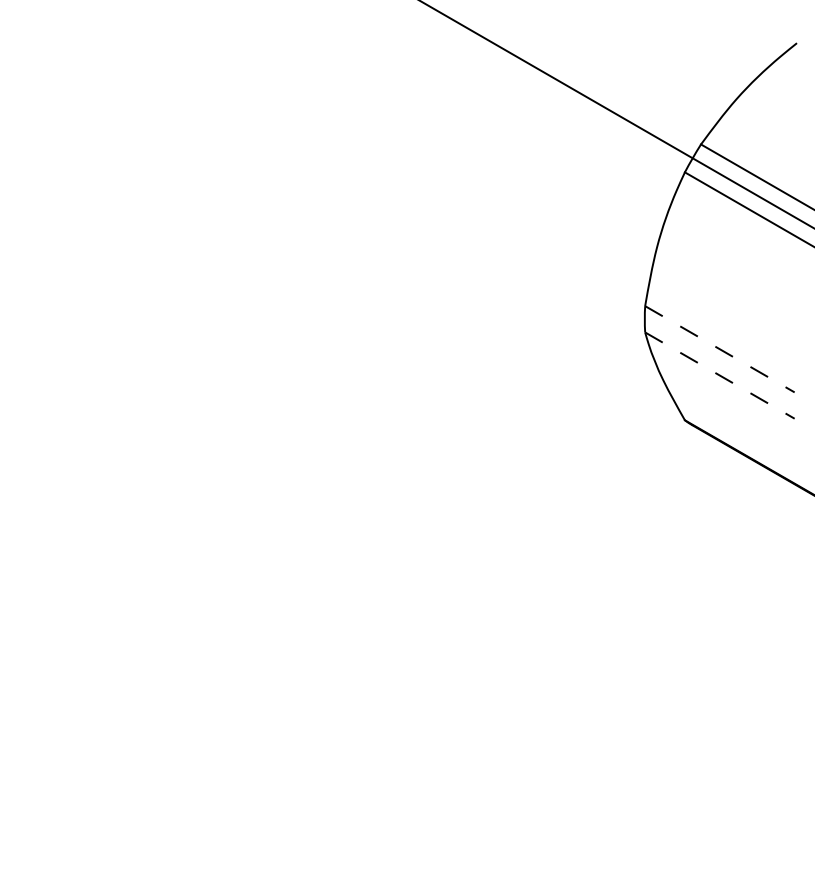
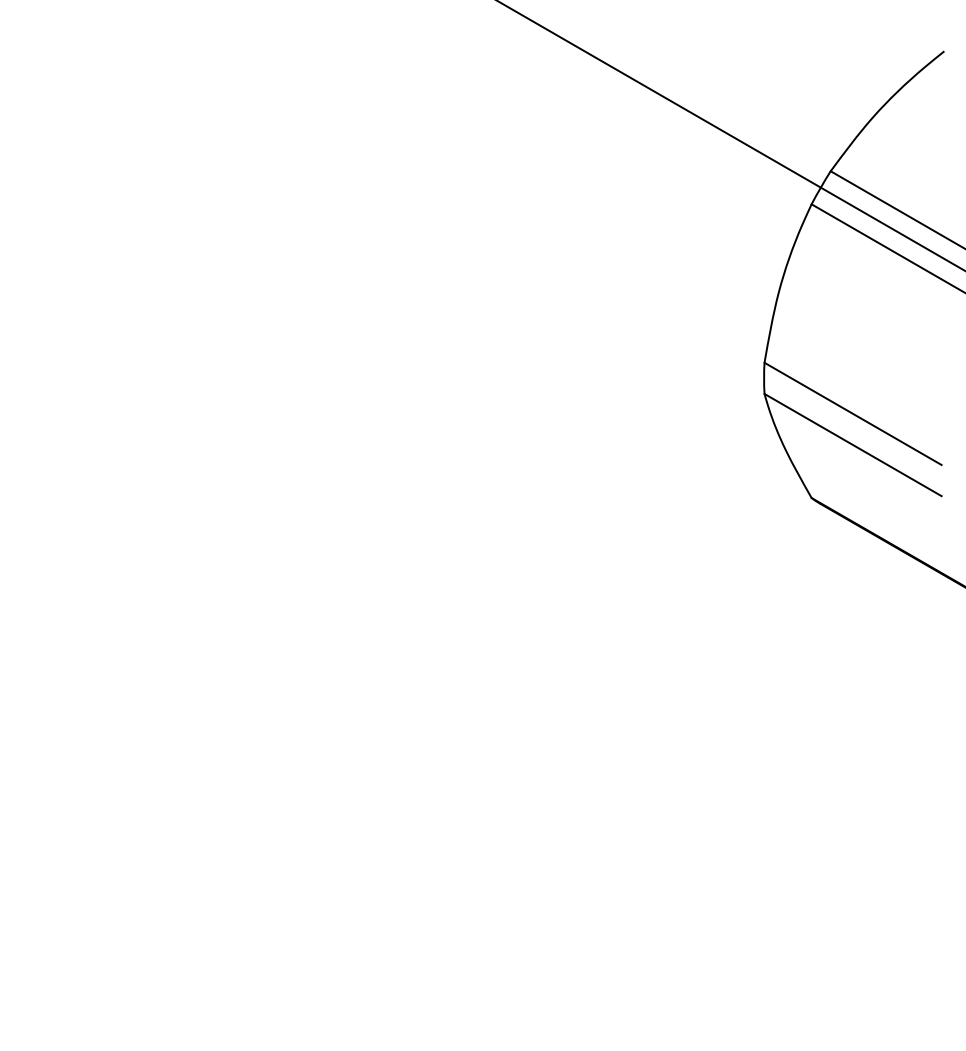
line: (720, 349) -> (853, 414), dashed -> solid
line: (720, 375) -> (853, 445), dashed -> solid

